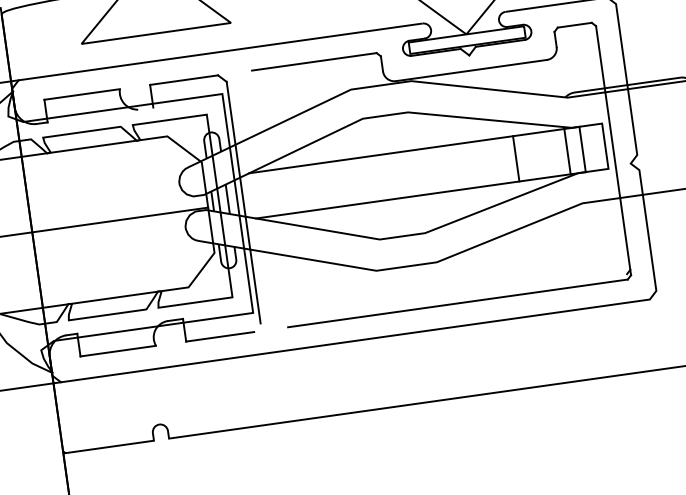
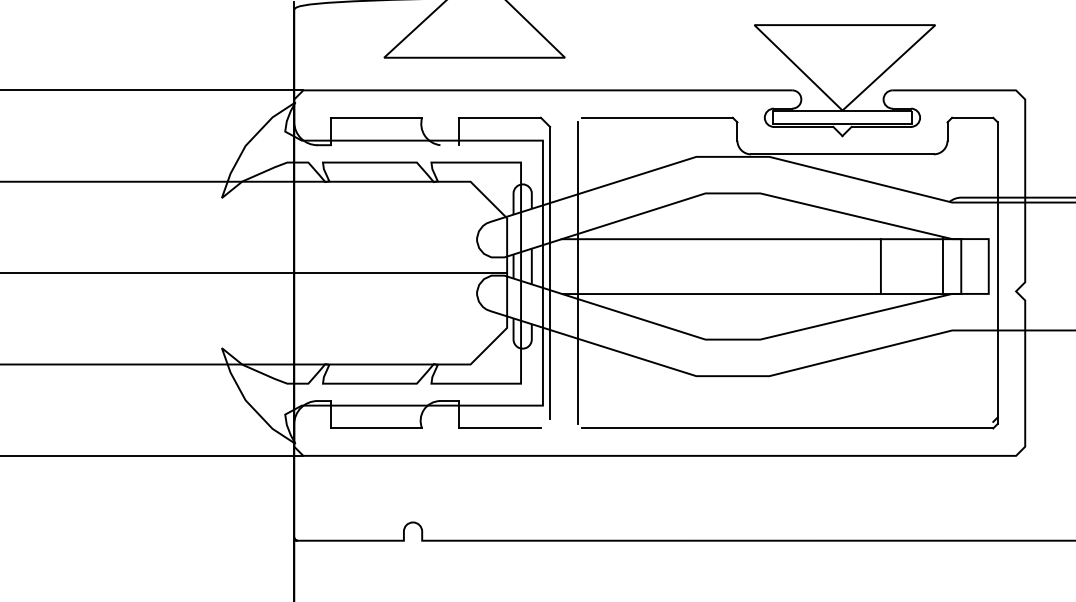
line: (266, 198) -> (577, 272), added

